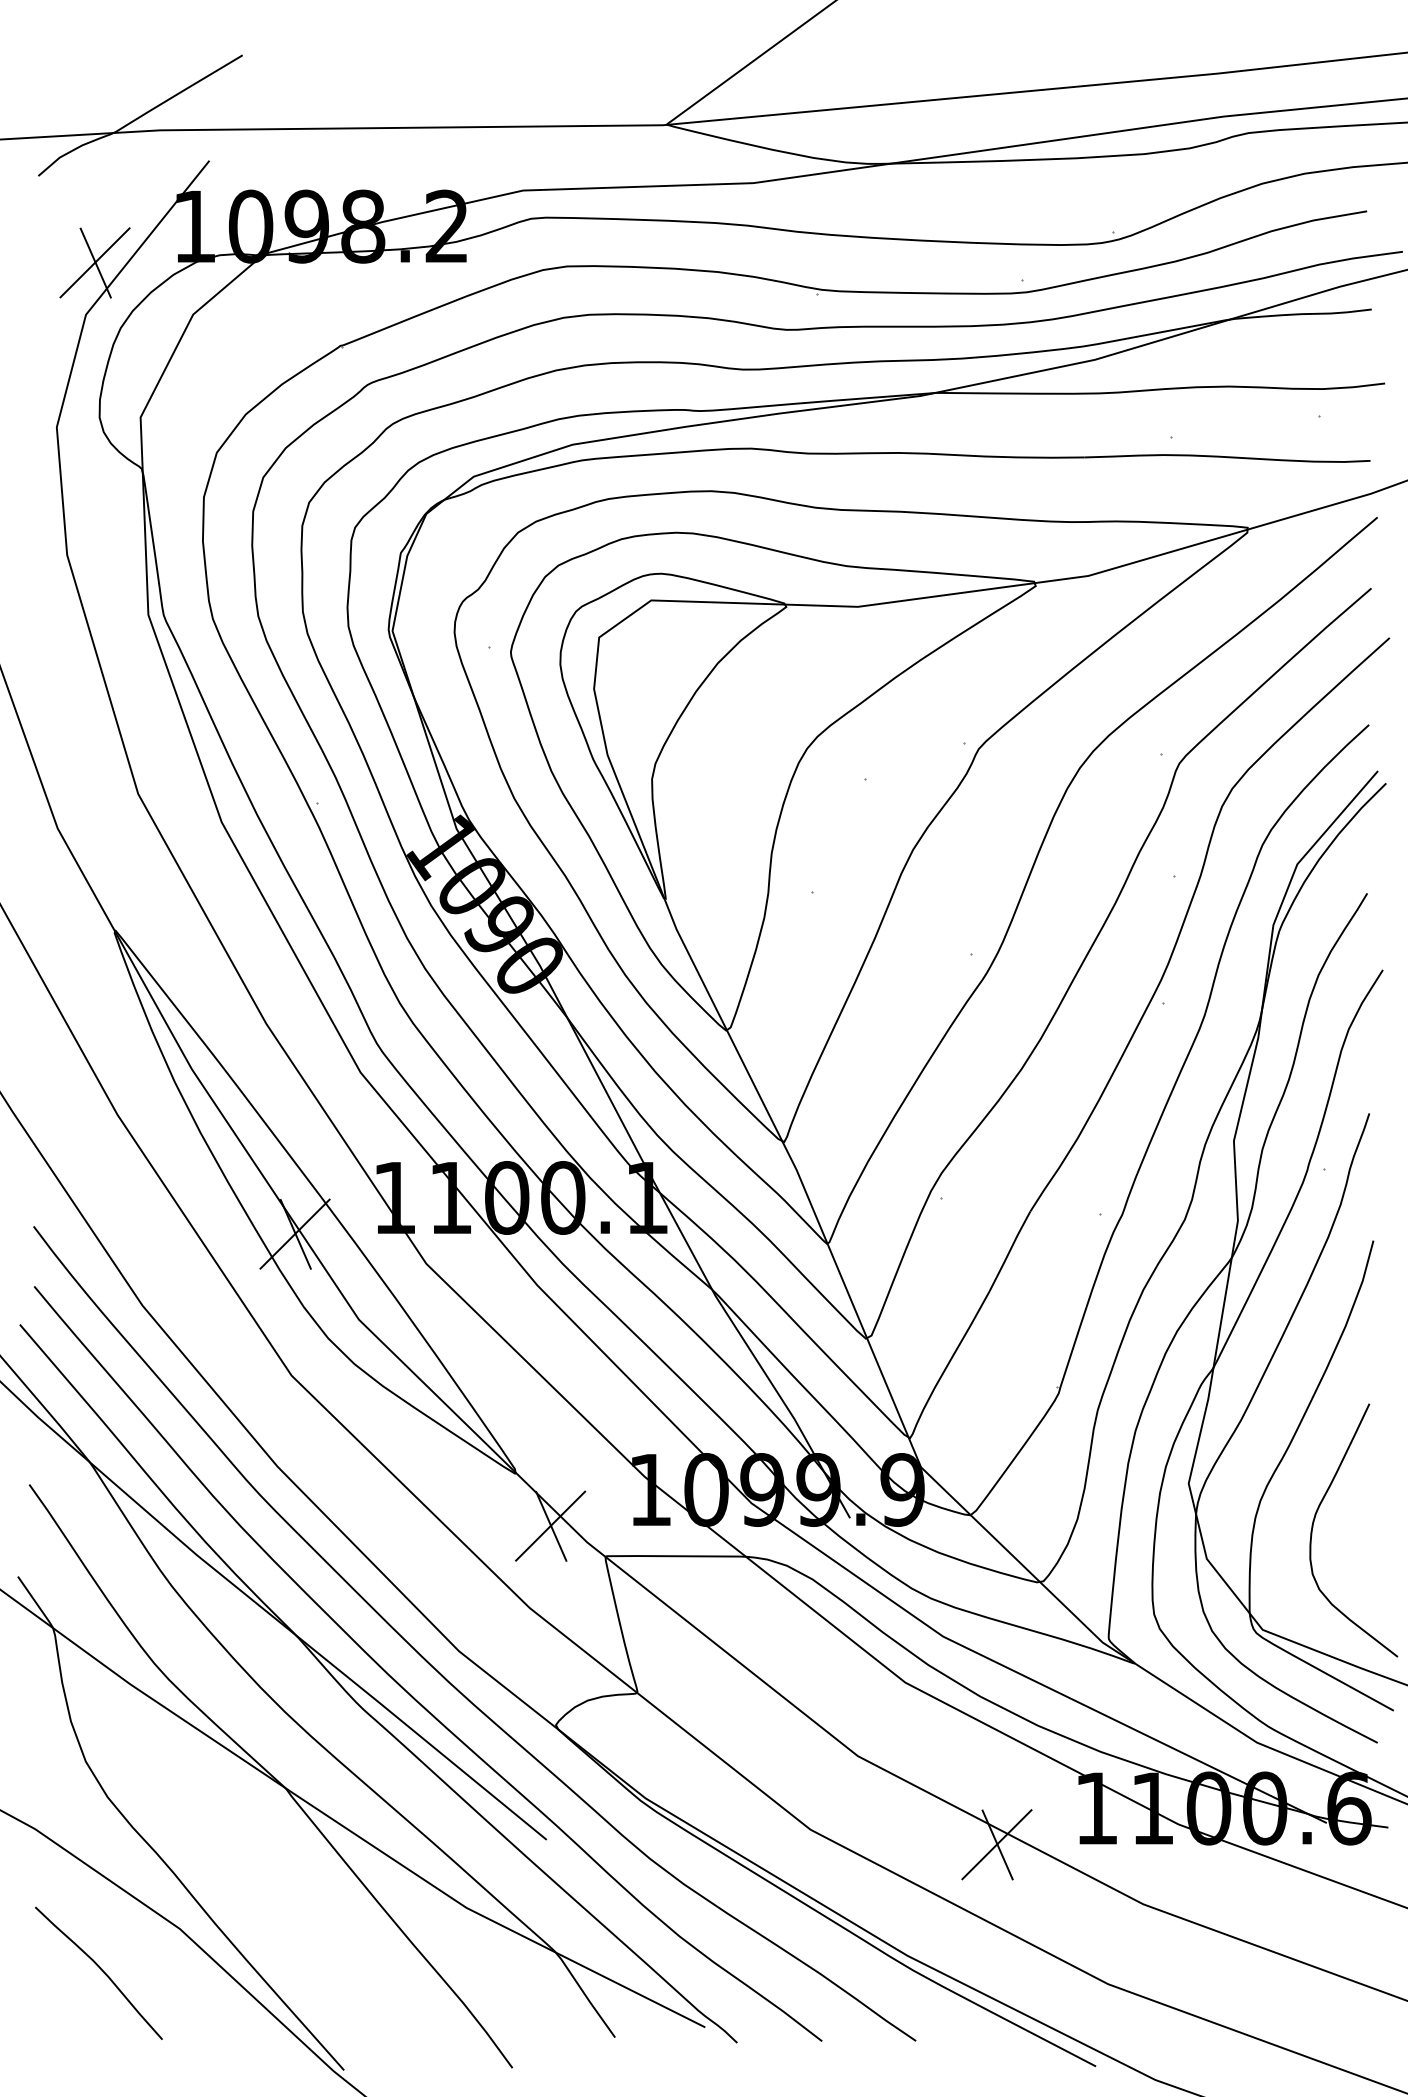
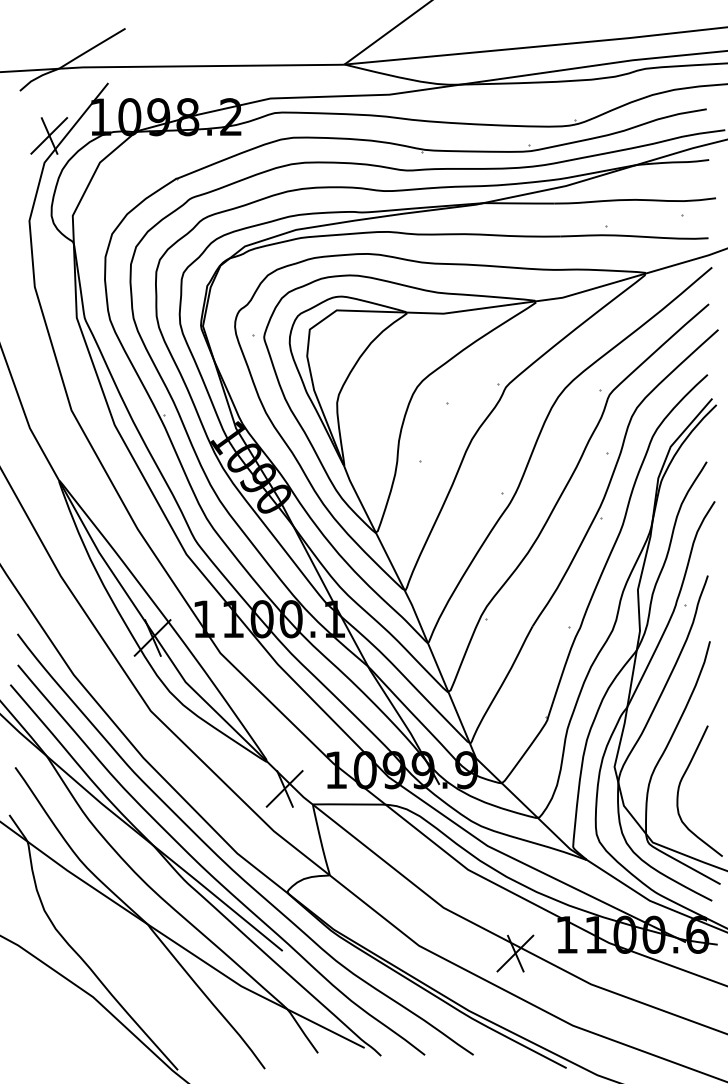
curve: (99, 1970) -> (51, 1018), removed

